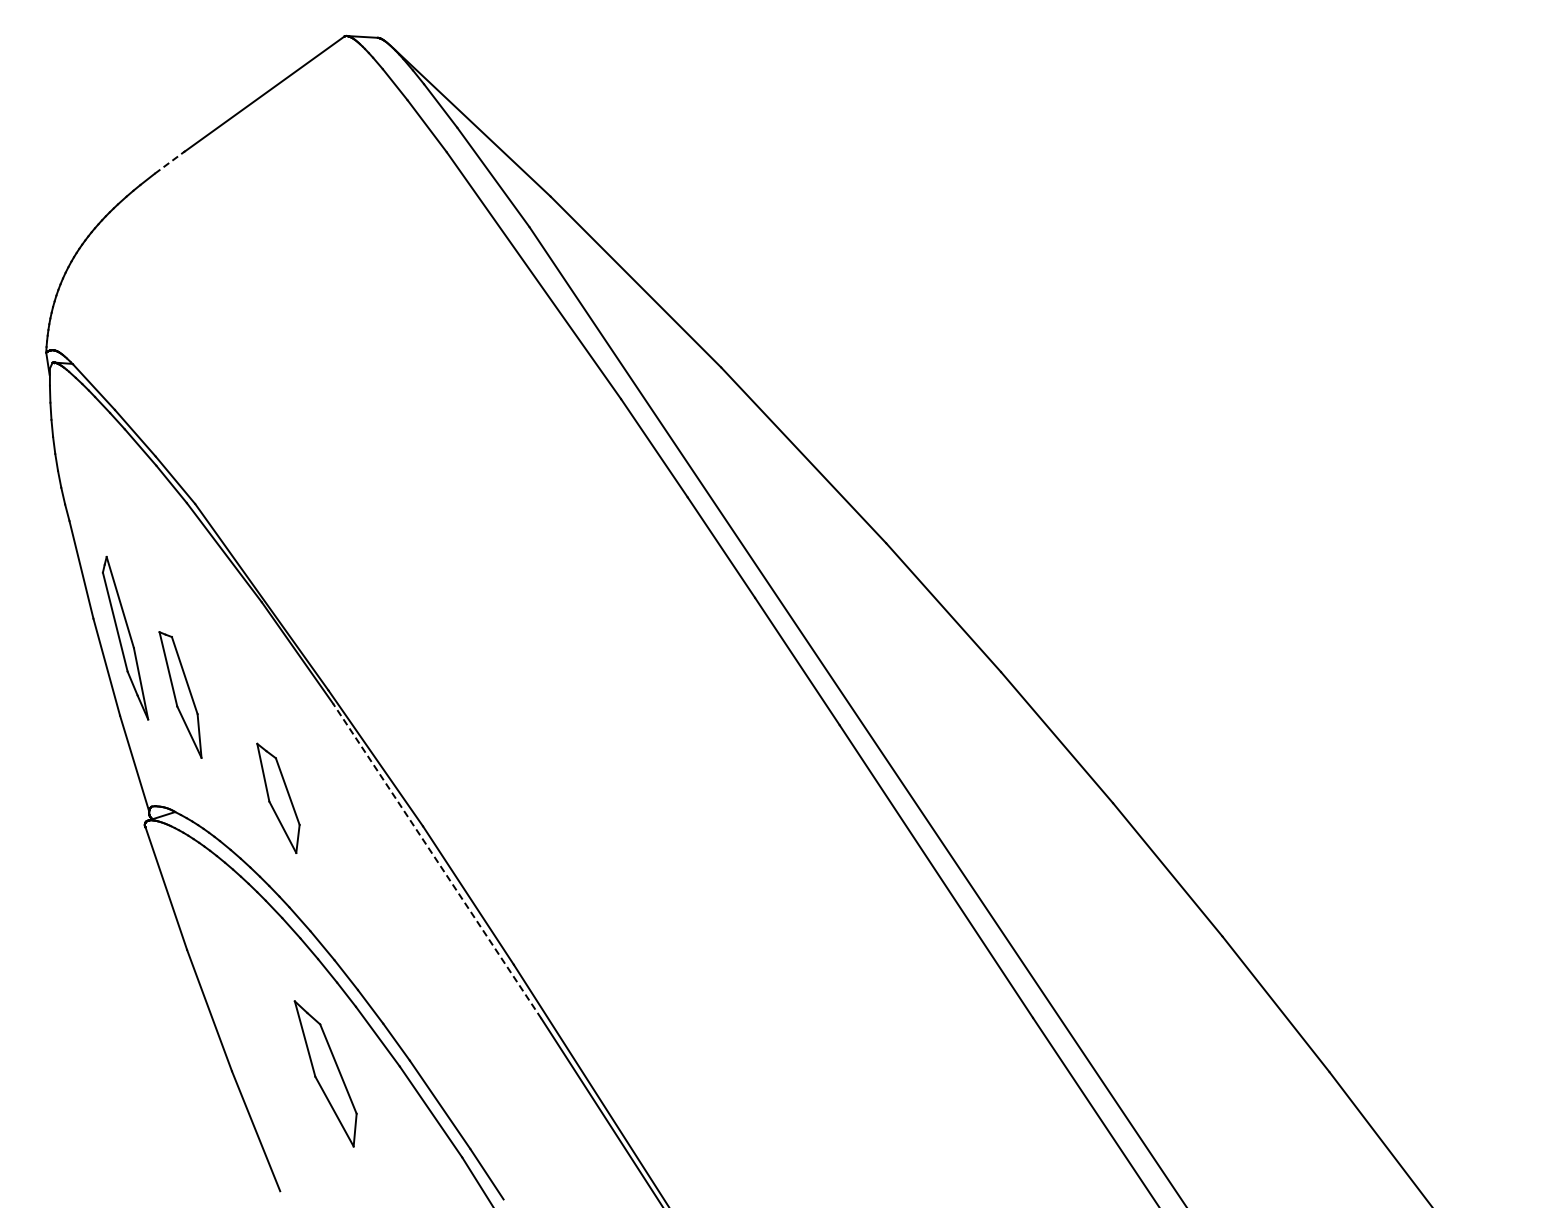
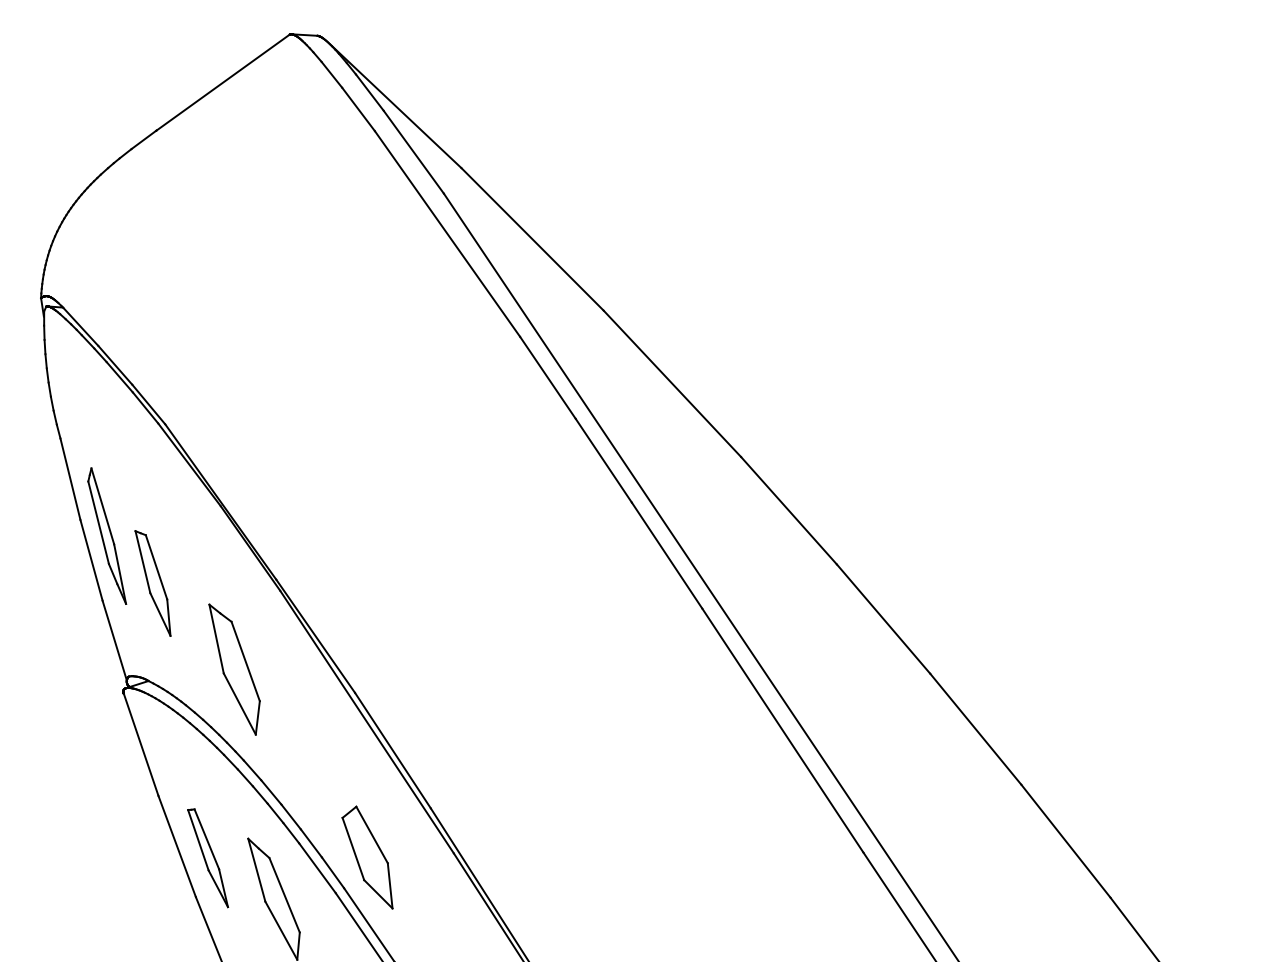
line: (169, 162) -> (143, 139), dashed -> solid
part: (278, 798) -> (234, 669), size x1.43
line: (437, 861) -> (367, 722), dashed -> solid
part: (437, 1023) -> (367, 857), added
part: (246, 1024) -> (207, 858), added

